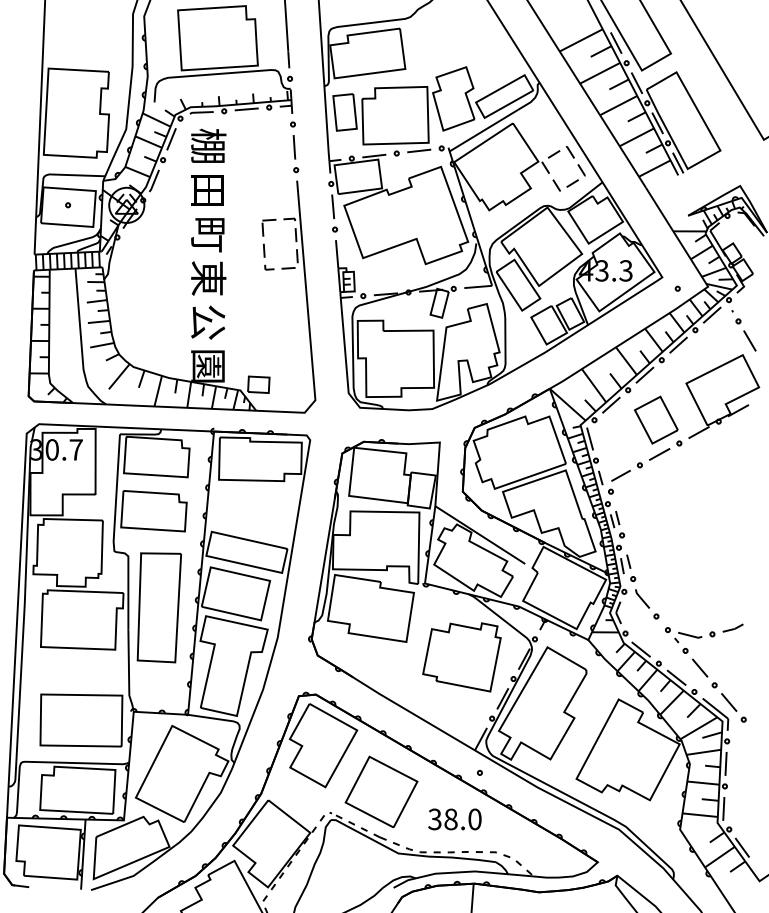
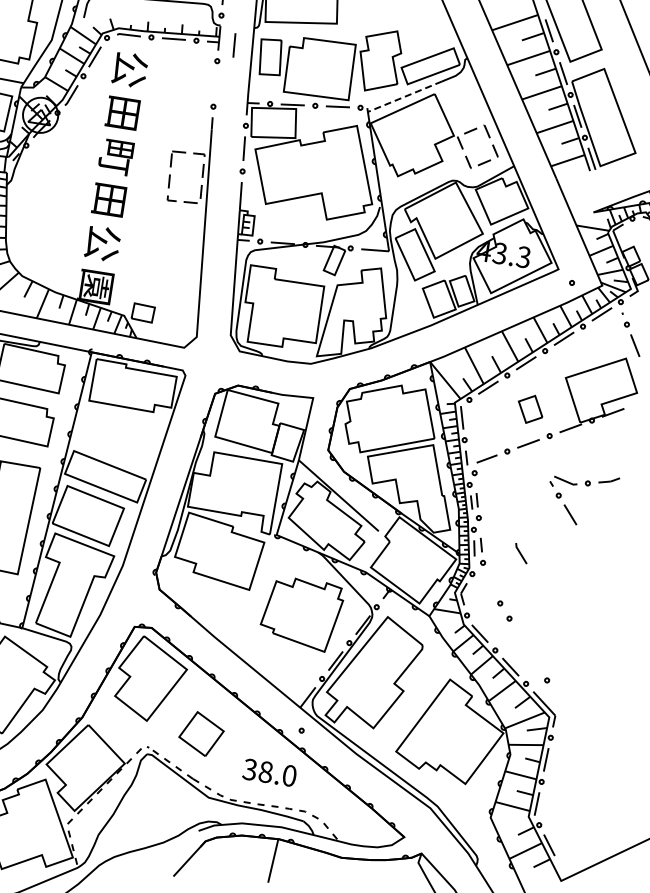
line: (483, 130) -> (404, 96), solid -> dashed
text: (208, 145) -> (130, 68), 棚 -> 公
line: (294, 147) -> (234, 45), moved
text: (208, 278) -> (110, 200), 東 -> 田
part: (656, 419) -> (530, 408), size x0.6
line: (642, 598) -> (521, 553), moved
part: (711, 637) -> (586, 486), moved
part: (733, 707) -> (562, 705), removed
part: (381, 791) -> (201, 733), size x0.6

